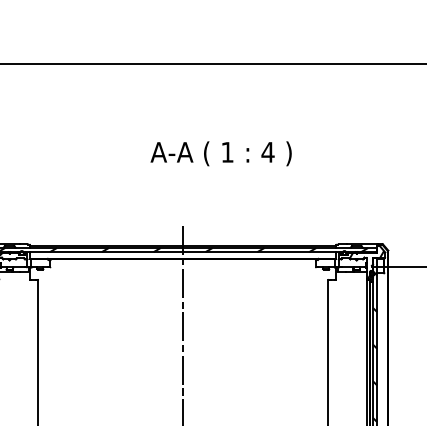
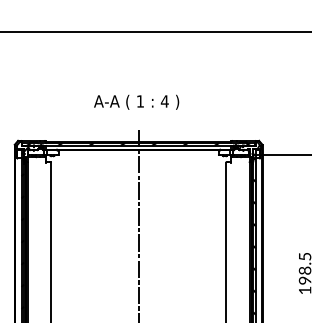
text: (221, 152) -> (136, 101), moved

